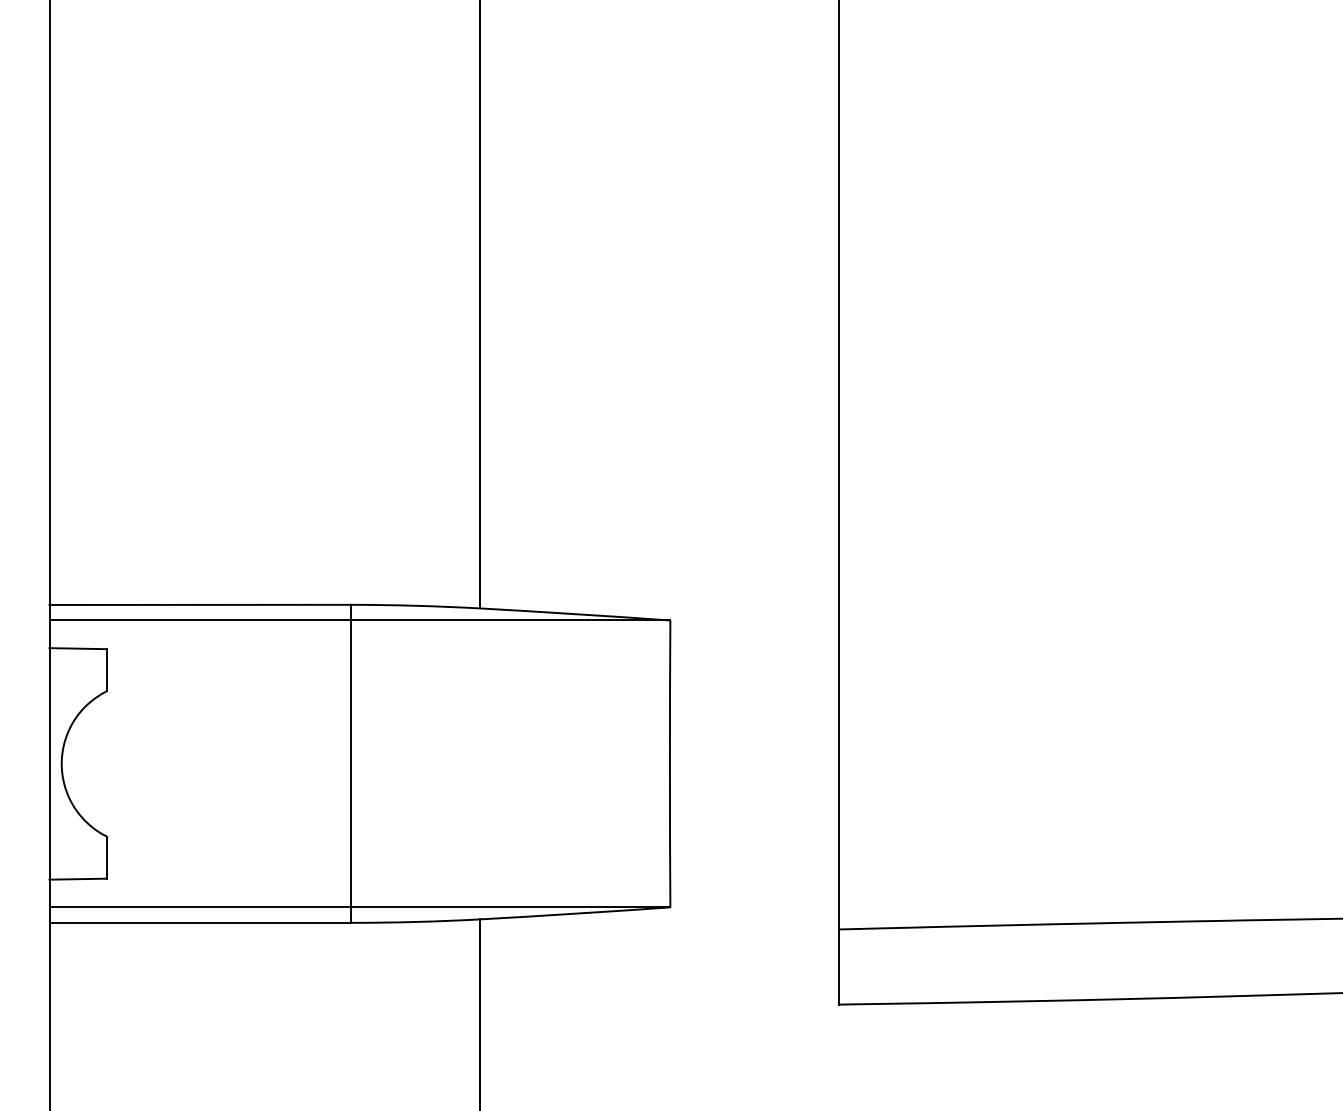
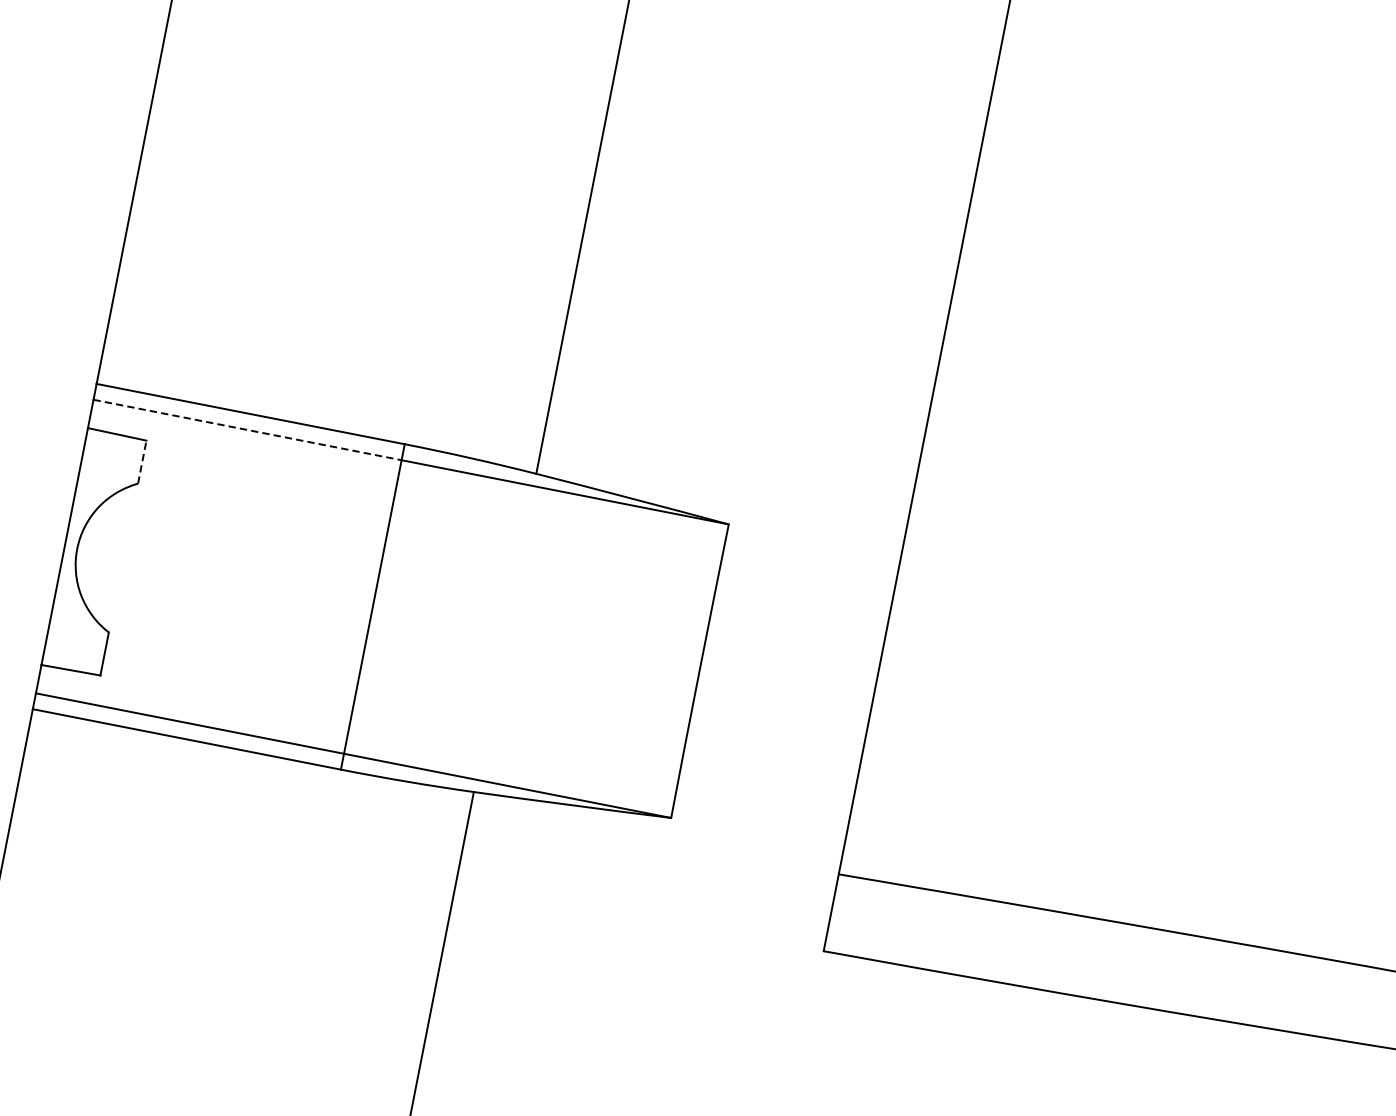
line: (200, 620) -> (248, 430), solid -> dashed
line: (106, 669) -> (141, 461), solid -> dashed

